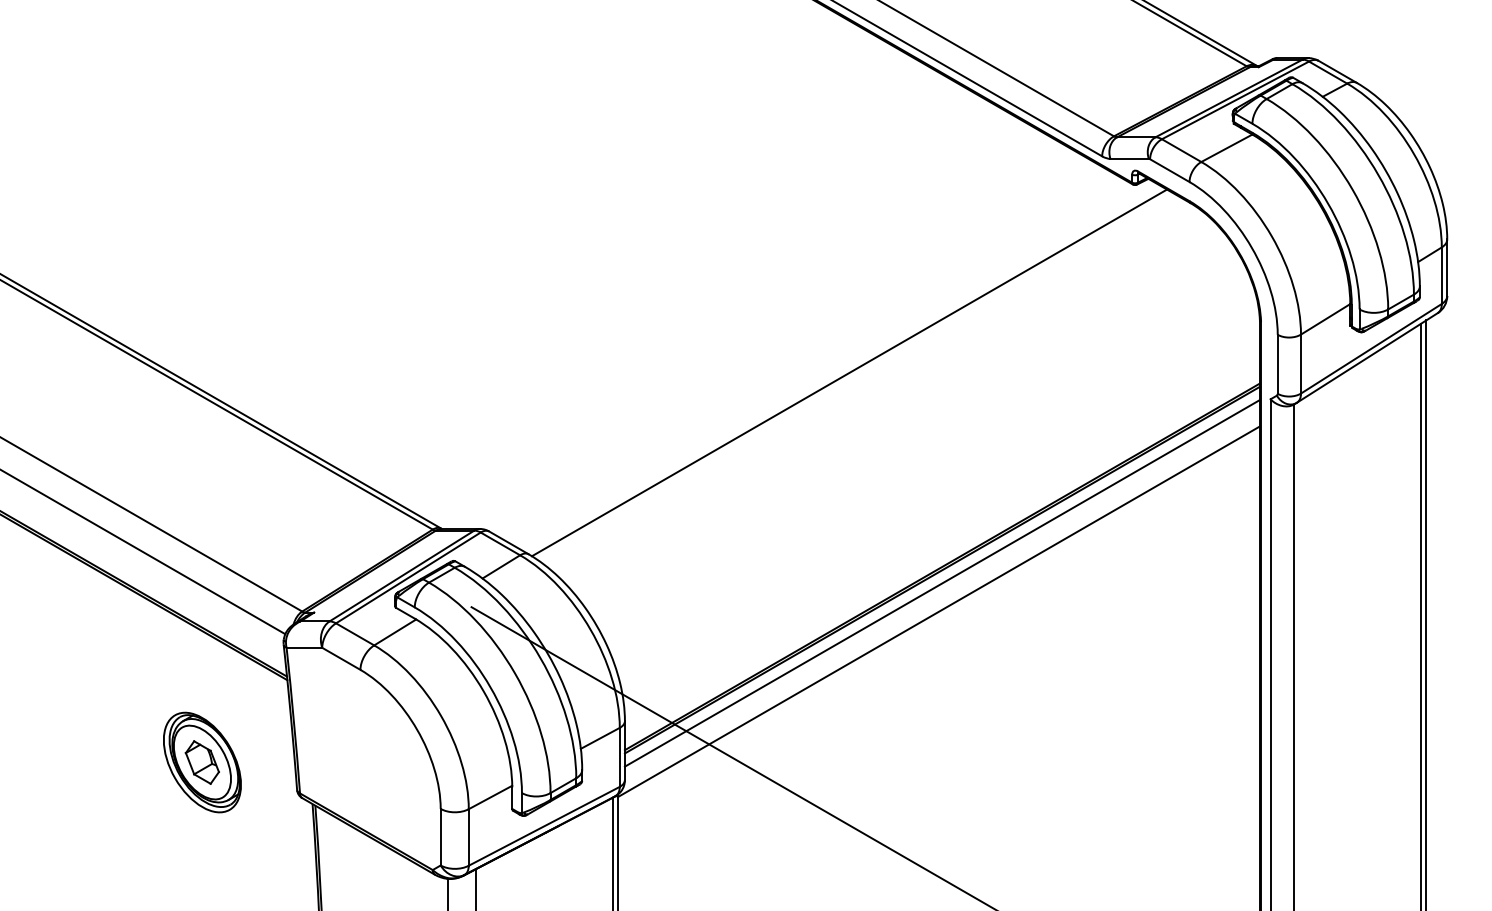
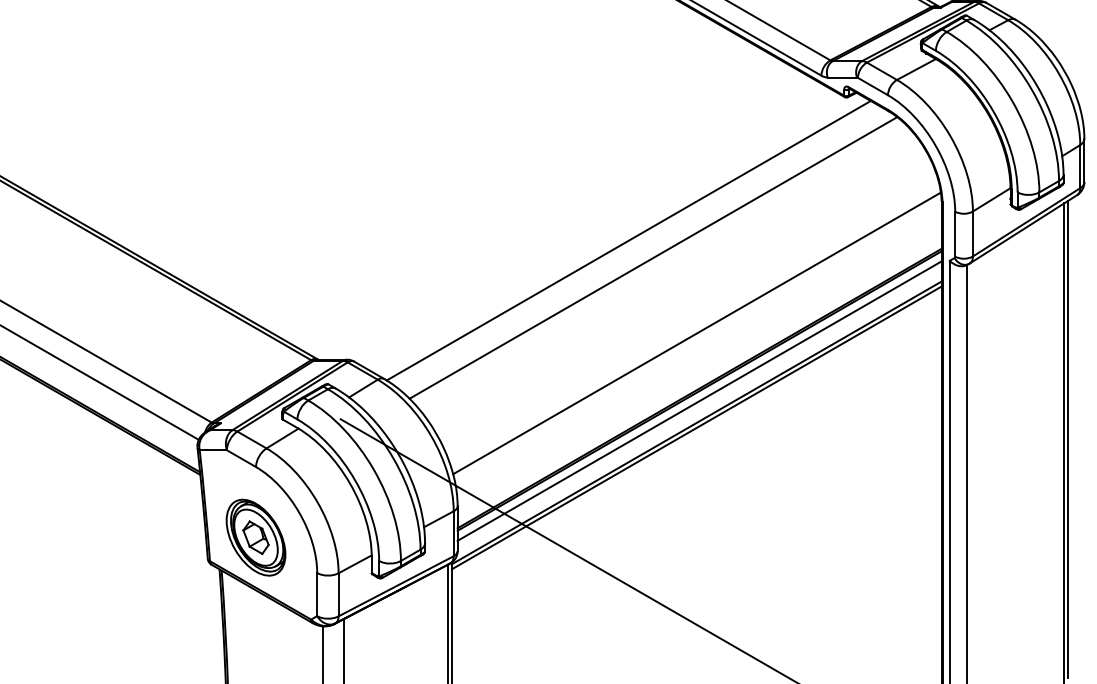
line: (881, 395) -> (653, 257), added
line: (939, 494) -> (697, 333), added
line: (938, 618) -> (696, 427), added
part: (202, 762) -> (256, 537), moved

